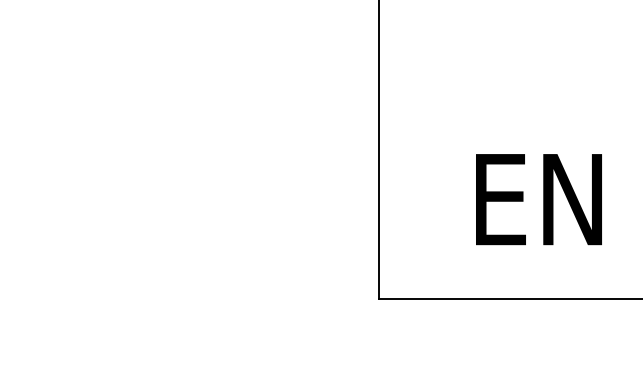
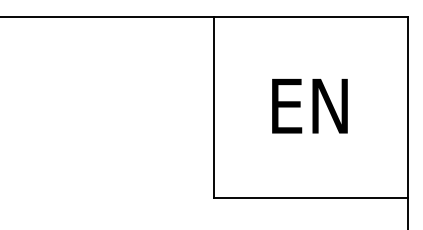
text: (538, 200) -> (309, 106), moved

